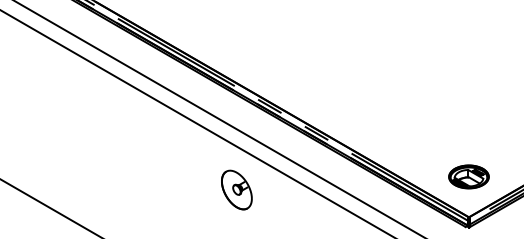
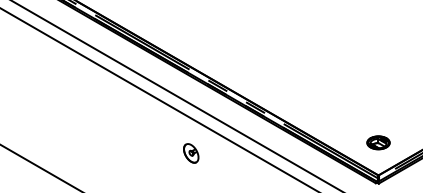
part: (468, 176) -> (378, 142), size x0.7
part: (236, 189) -> (190, 152), size x0.6

